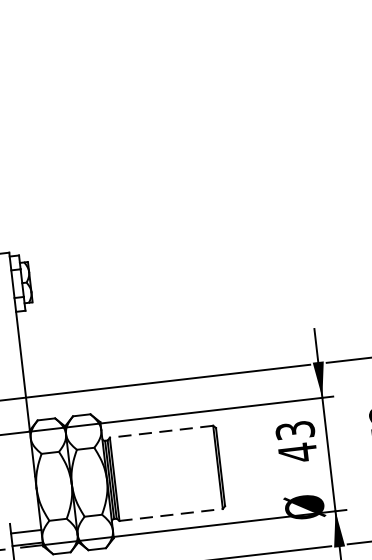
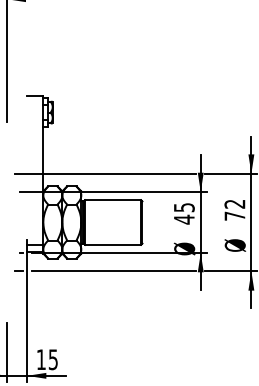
text: (293, 430) -> (183, 207), 43 -> 45
line: (162, 432) -> (113, 200), dashed -> solid
line: (171, 514) -> (113, 244), dashed -> solid

